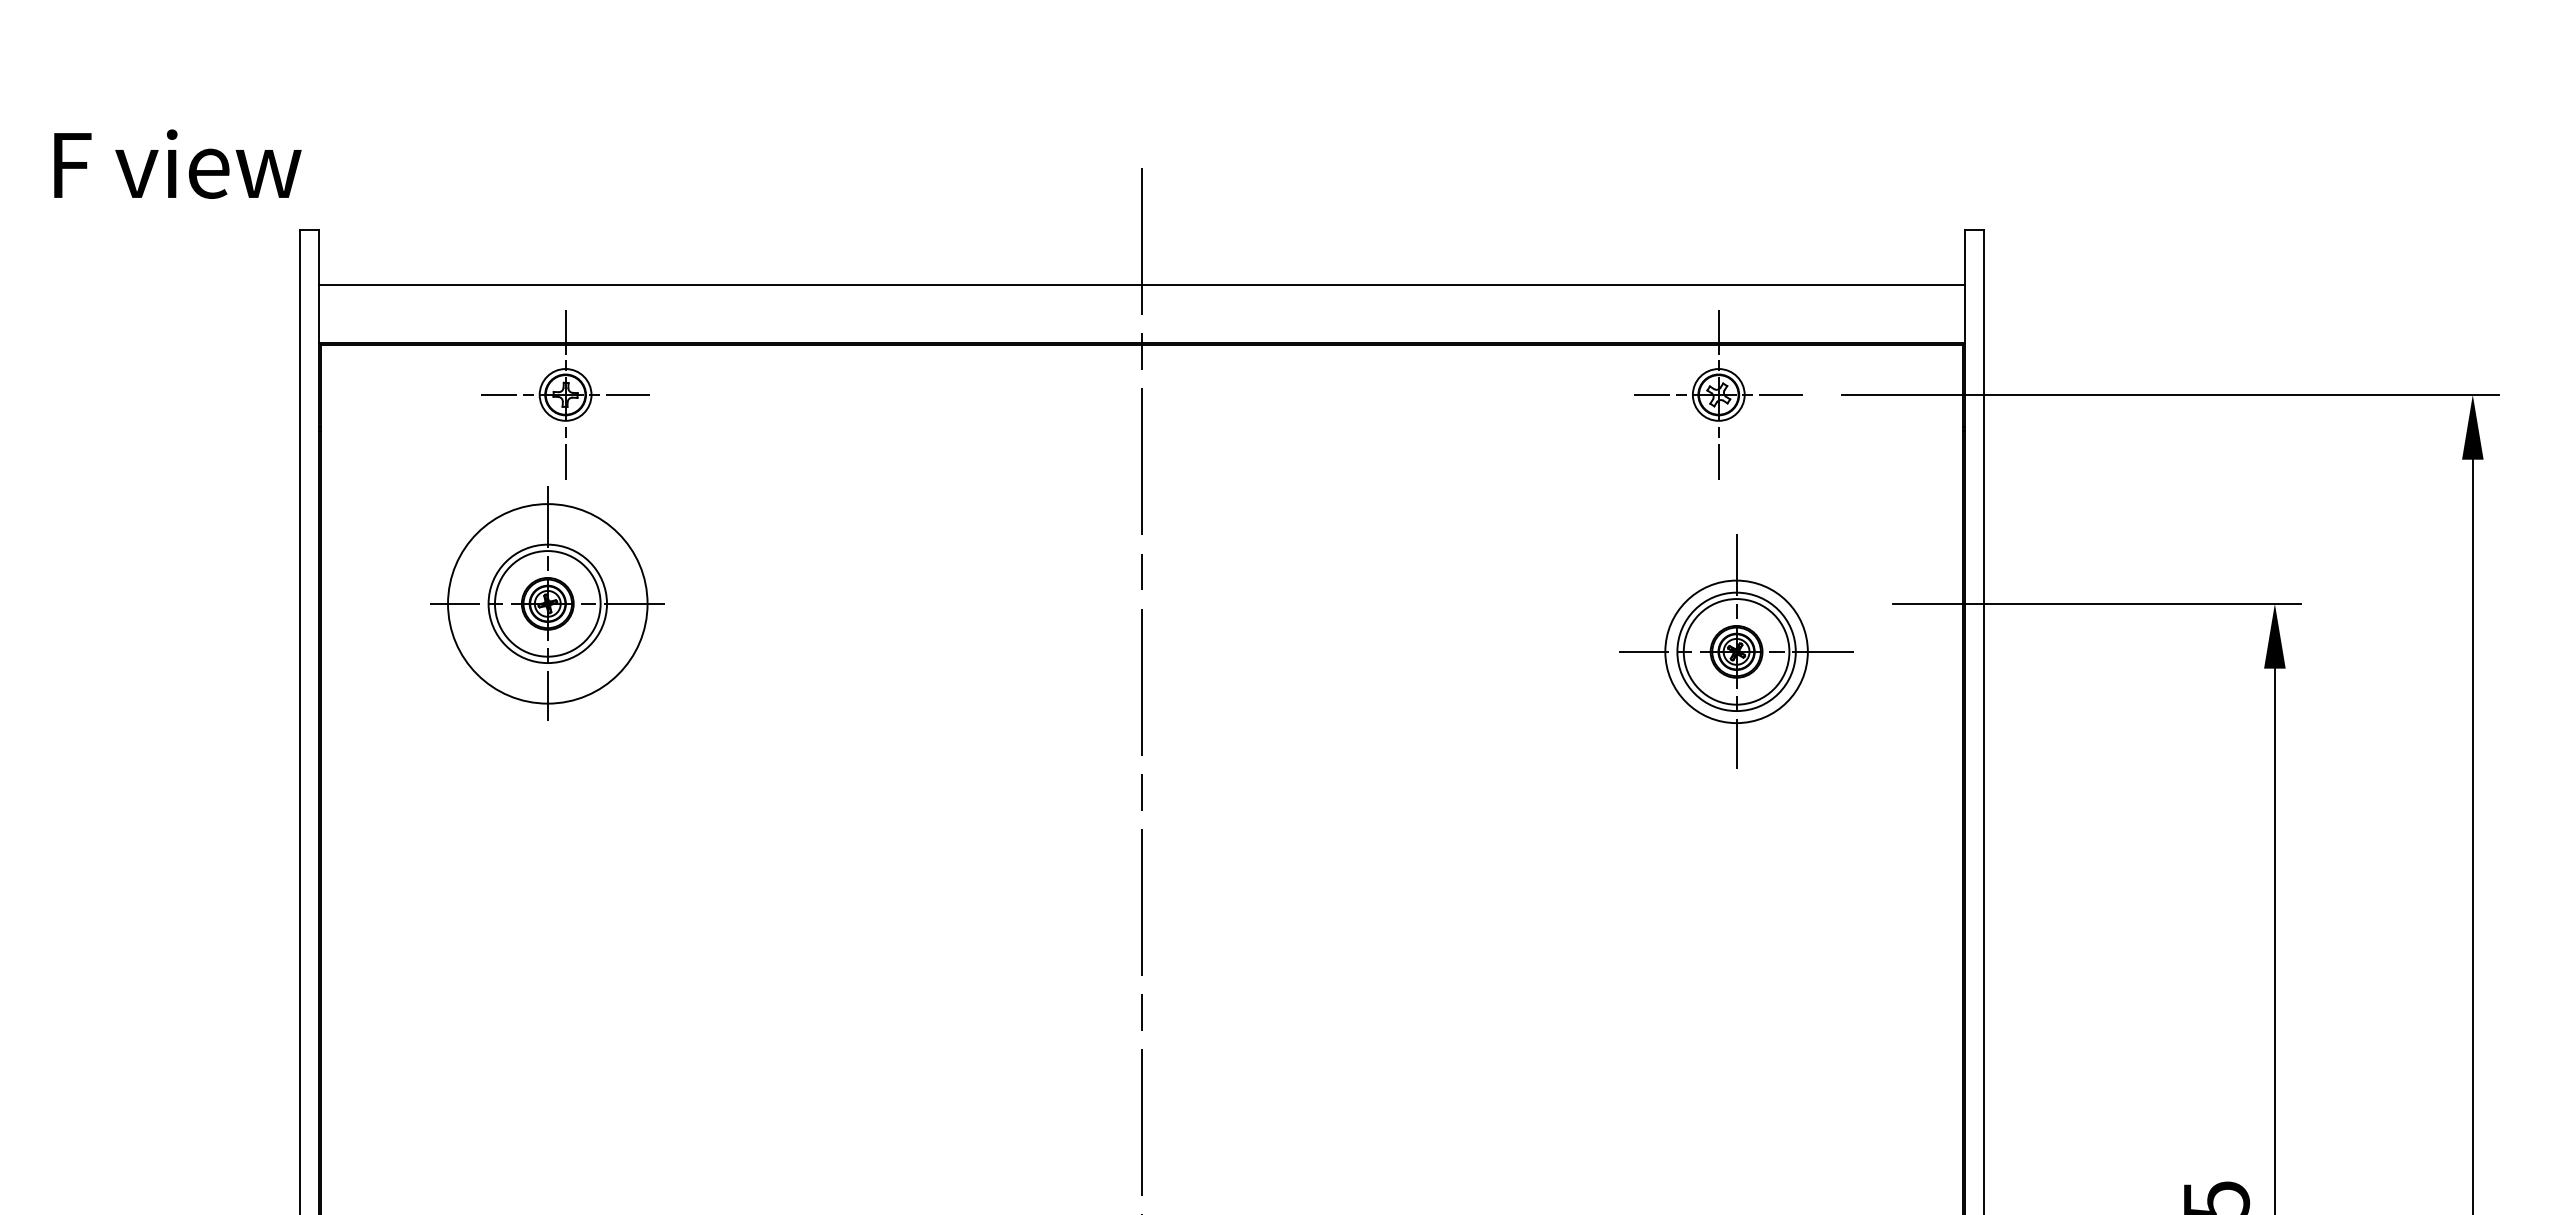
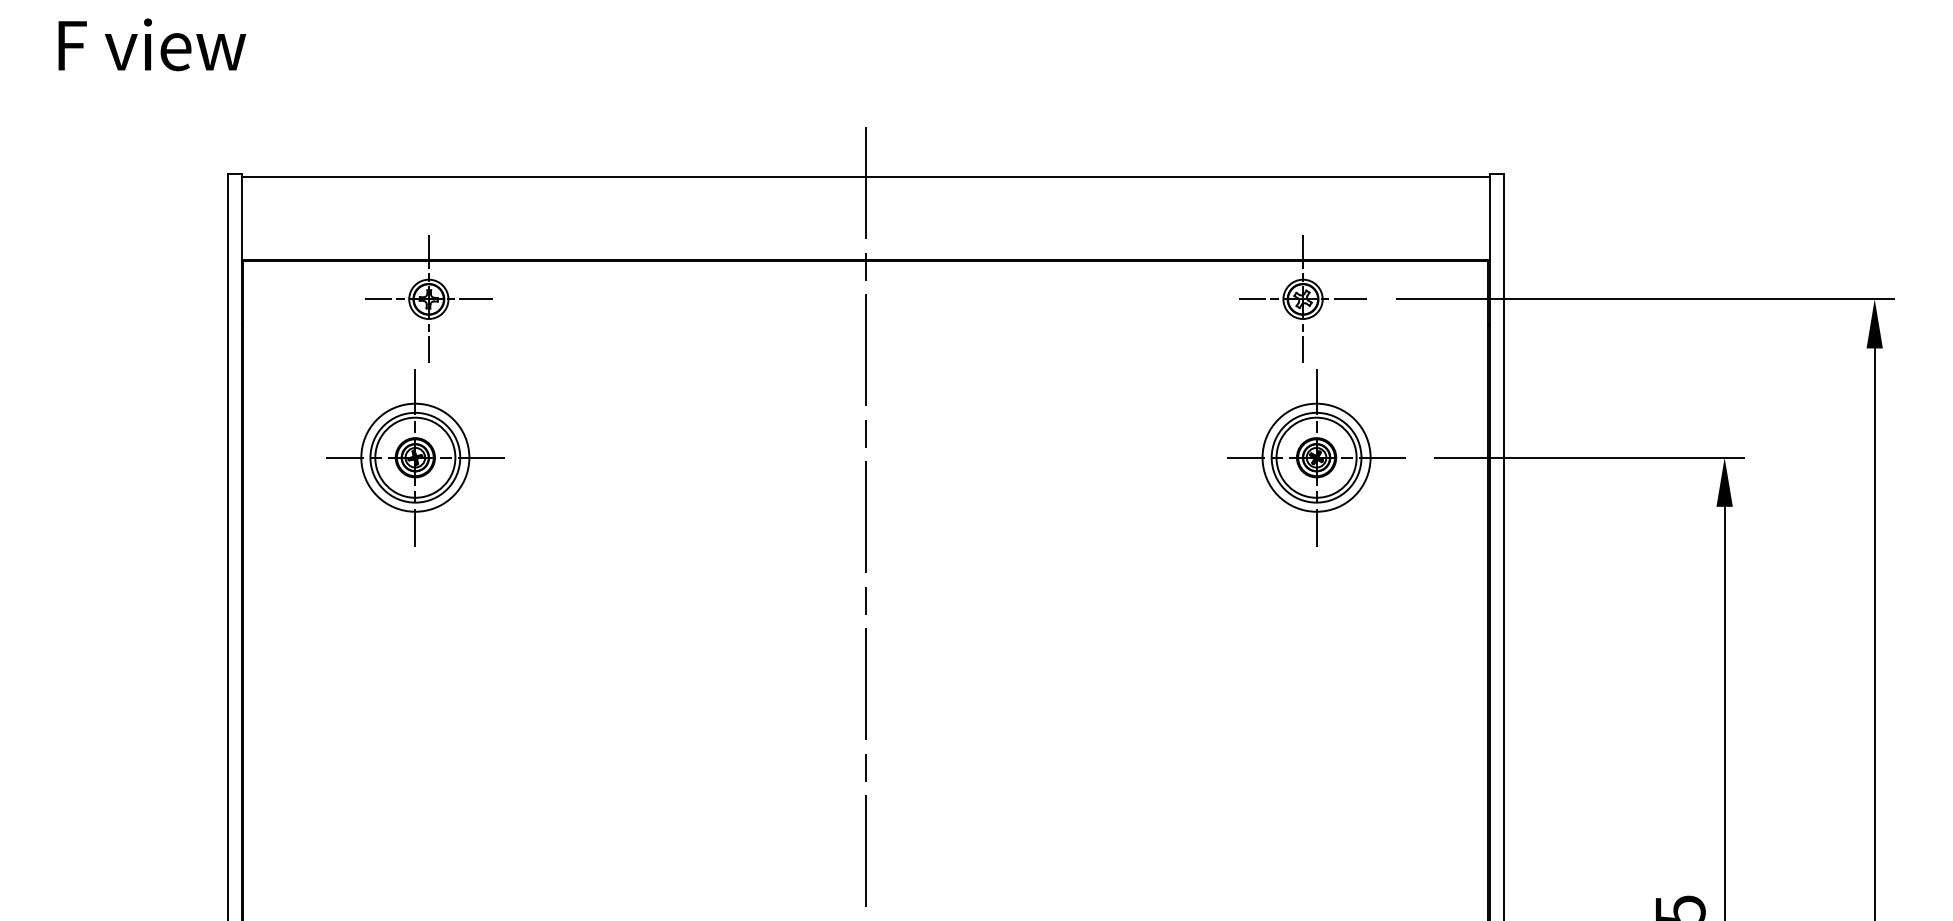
text: (177, 163) -> (152, 44), moved
line: (1141, 284) -> (865, 176), moved
circle: (547, 603) -> (415, 457), size x0.71
part: (1736, 651) -> (1316, 457), moved

